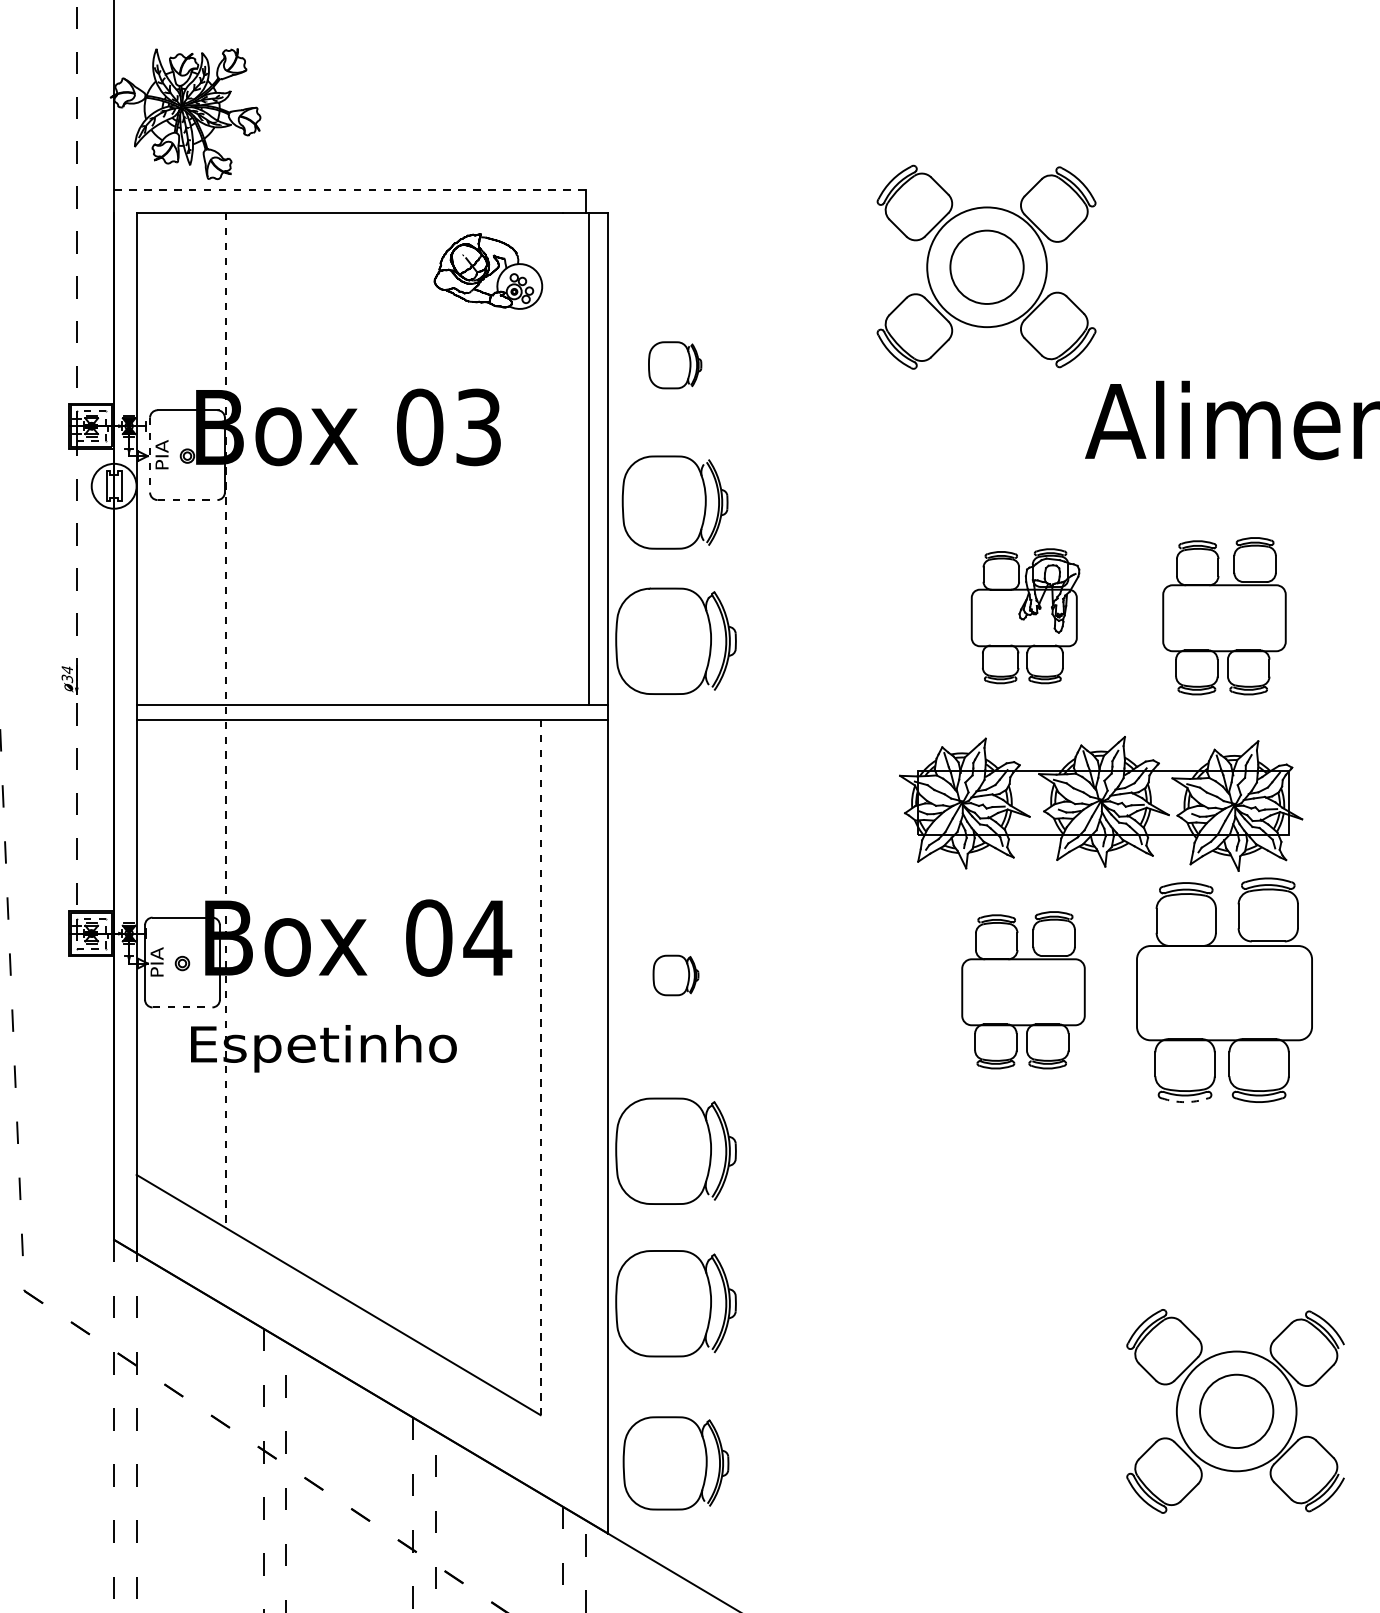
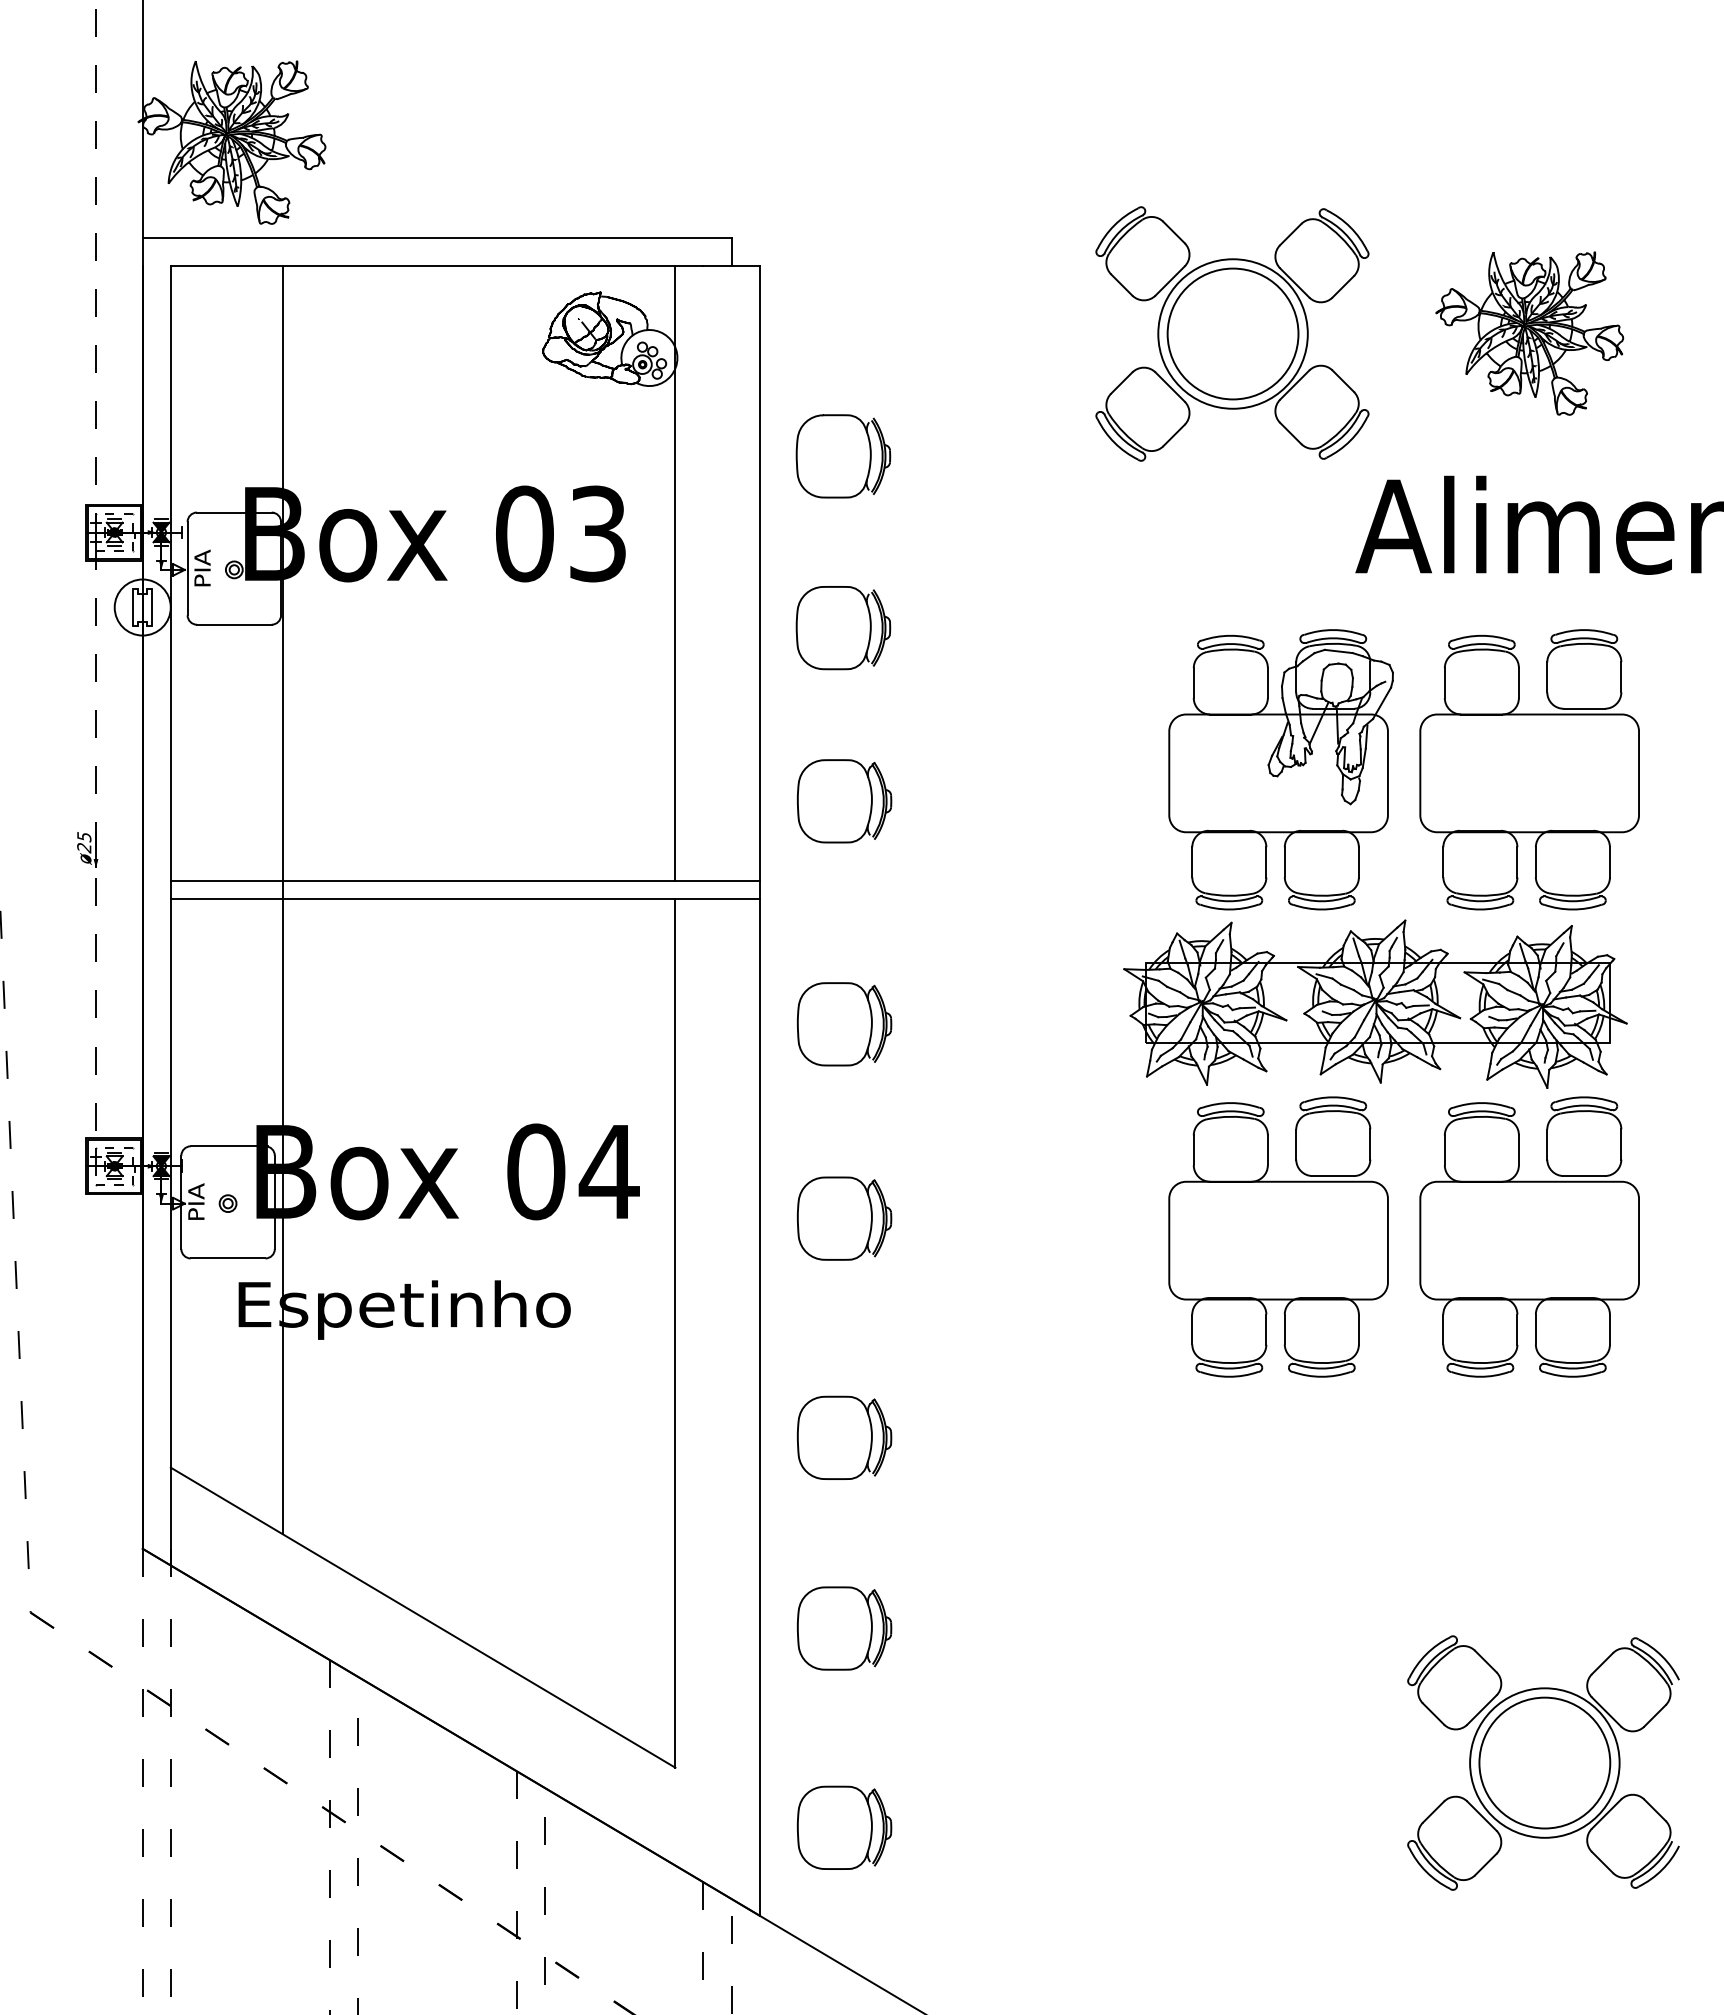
line: (350, 190) -> (437, 237), dashed -> solid
circle: (986, 266) -> (1232, 333), size x1.43
part: (1224, 266) -> (1529, 333), added
part: (675, 365) -> (843, 456), size x1.43
line: (149, 455) -> (187, 568), dashed -> solid
line: (589, 458) -> (675, 572), moved
line: (187, 499) -> (234, 624), dashed -> solid
part: (675, 503) -> (843, 628), size x0.71
part: (1025, 615) -> (1280, 769), size x1.67
part: (1224, 615) -> (1529, 769), size x1.43
part: (675, 641) -> (844, 801), size x0.62
text: (67, 674) -> (84, 842), ø34 -> ø25
line: (226, 720) -> (282, 900), dashed -> solid
part: (675, 820) -> (844, 1024), added
part: (675, 975) -> (844, 1218), size x1.67
part: (1023, 989) -> (1278, 1236), size x1.43
line: (182, 1007) -> (228, 1258), dashed -> solid
line: (540, 1068) -> (675, 1334), dashed -> solid
arc: (1185, 1101) -> (1480, 1376), dashed -> solid
part: (675, 1150) -> (844, 1437), size x0.62
part: (675, 1303) -> (844, 1628), size x0.62
circle: (1236, 1410) -> (1544, 1762), size x1.43
part: (675, 1462) -> (844, 1827), size x0.71

